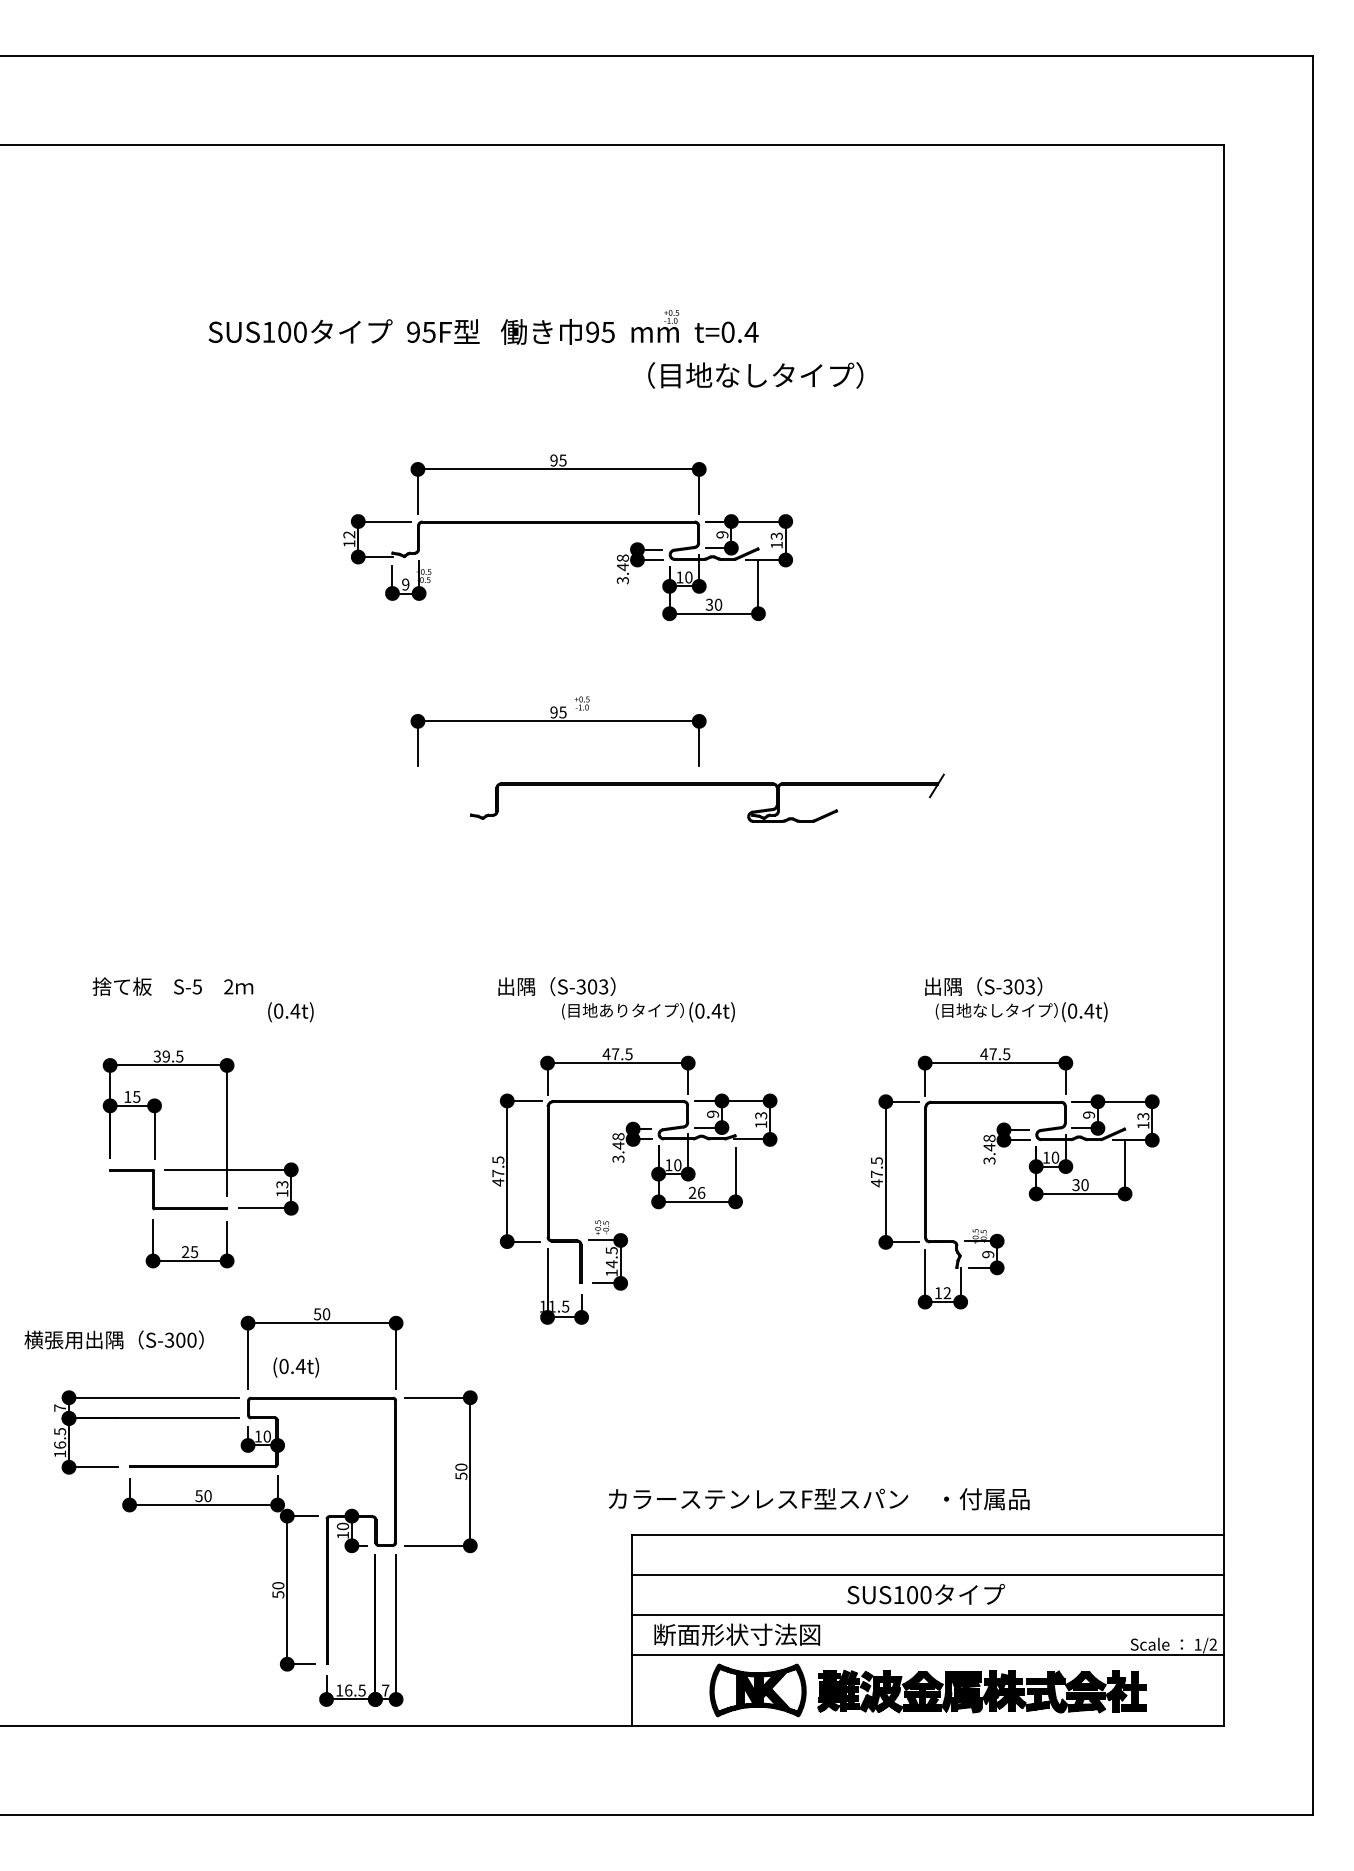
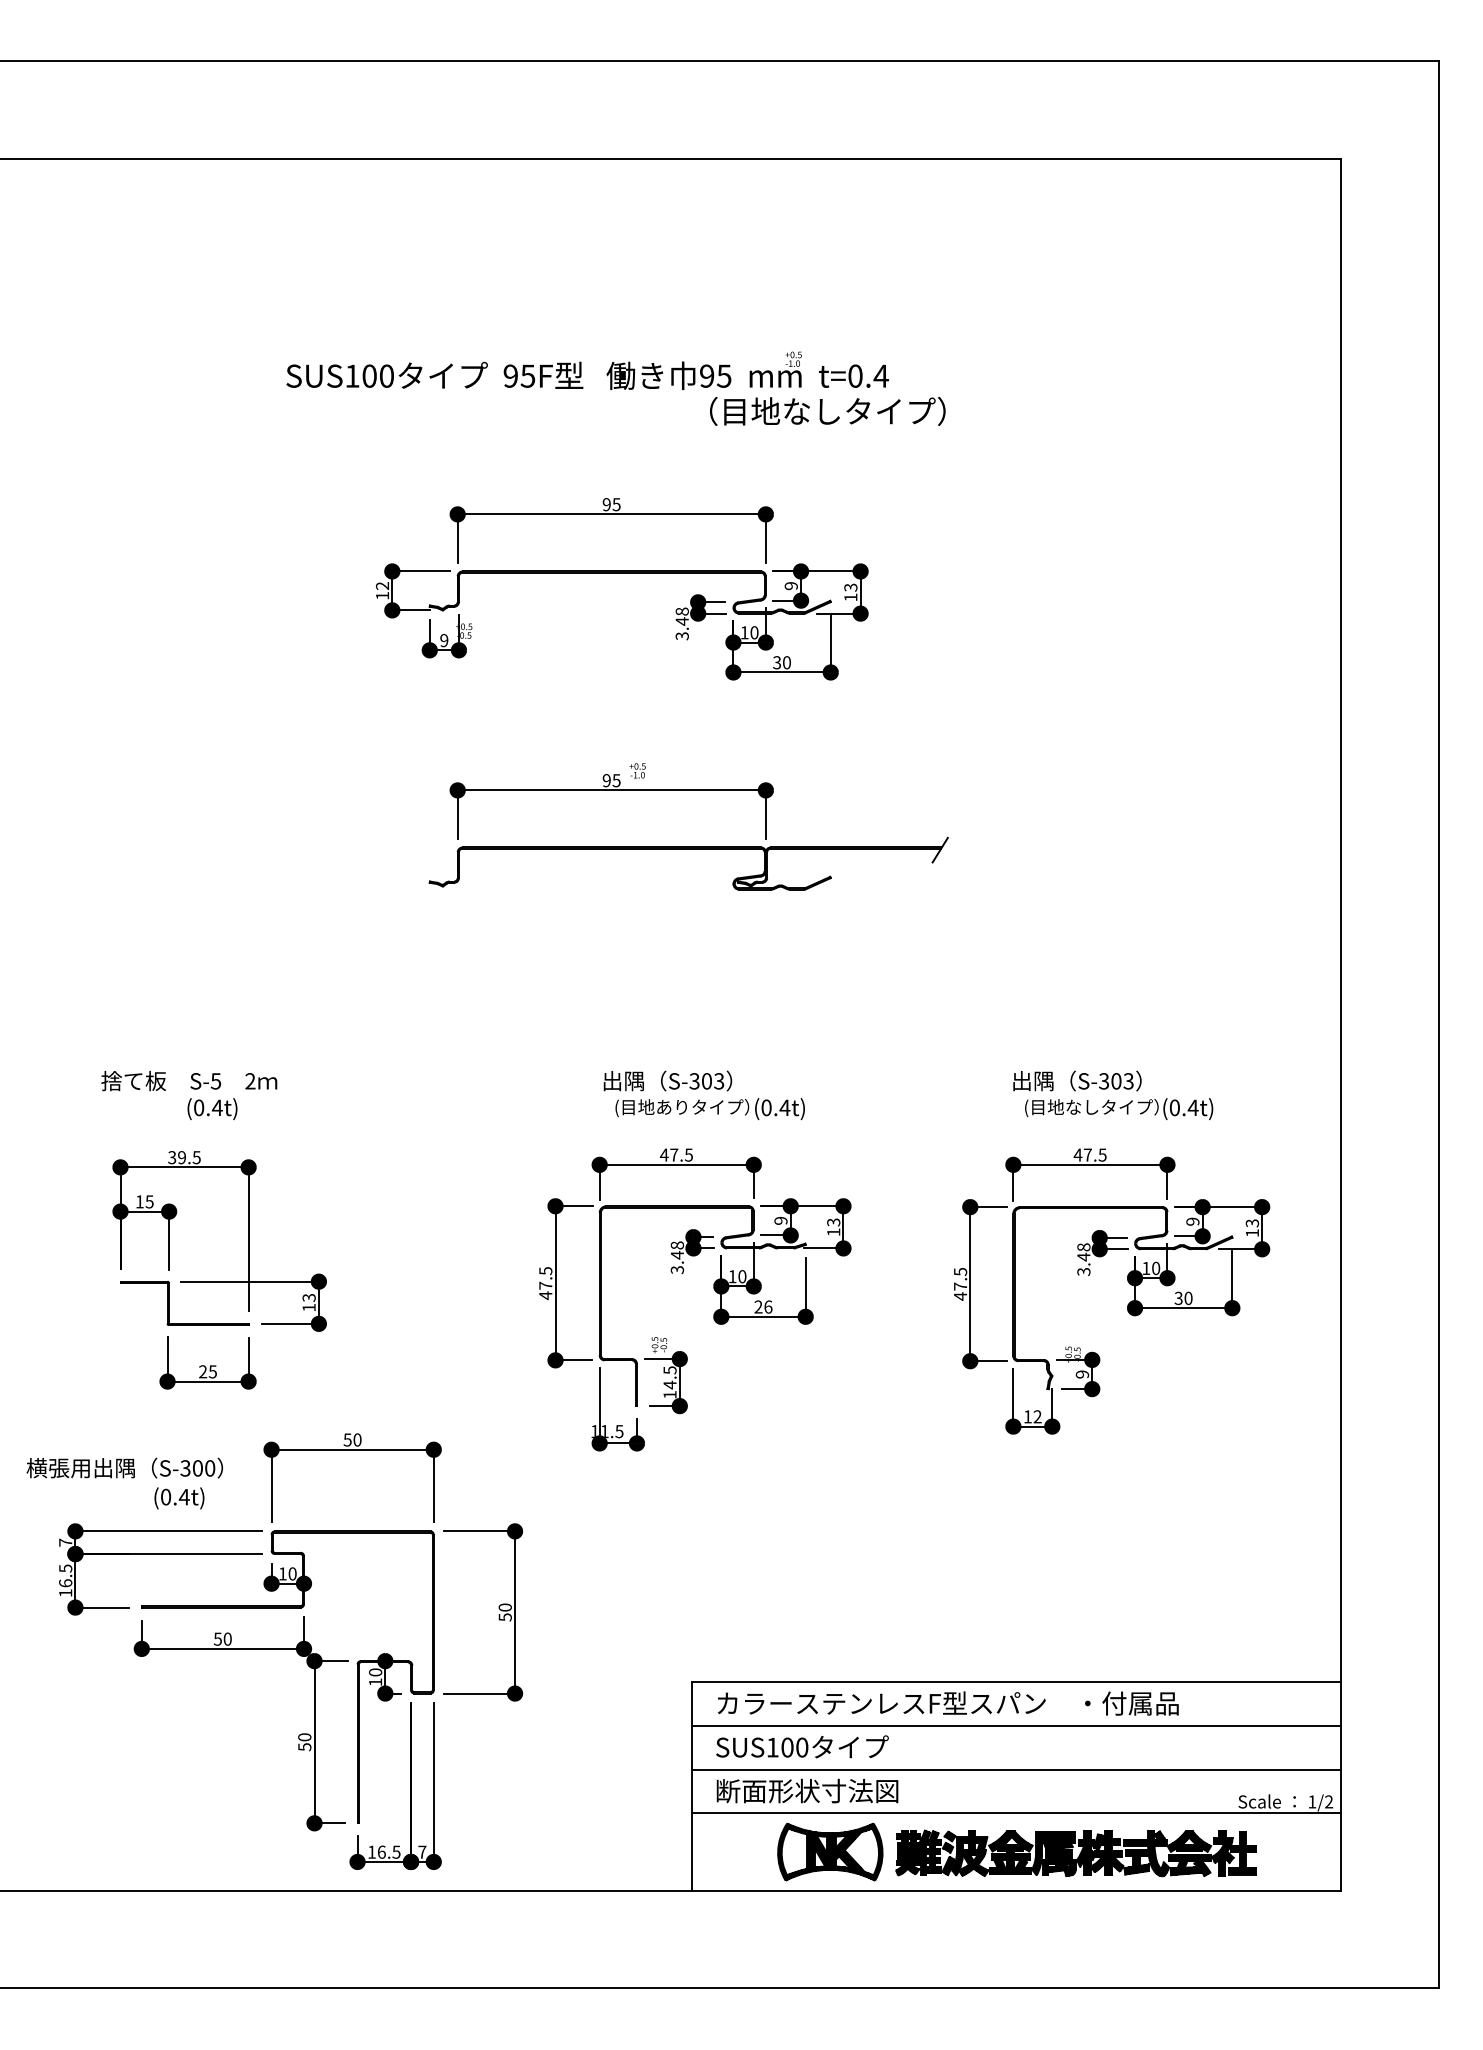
text: (483, 327) -> (587, 370), moved
part: (707, 785) -> (688, 849), moved
text: (556, 986) -> (667, 1080), moved
text: (290, 1011) -> (212, 1108), moved
text: (296, 1367) -> (179, 1498), moved
text: (818, 1499) -> (947, 1703), moved
text: (926, 1594) -> (802, 1746), moved

